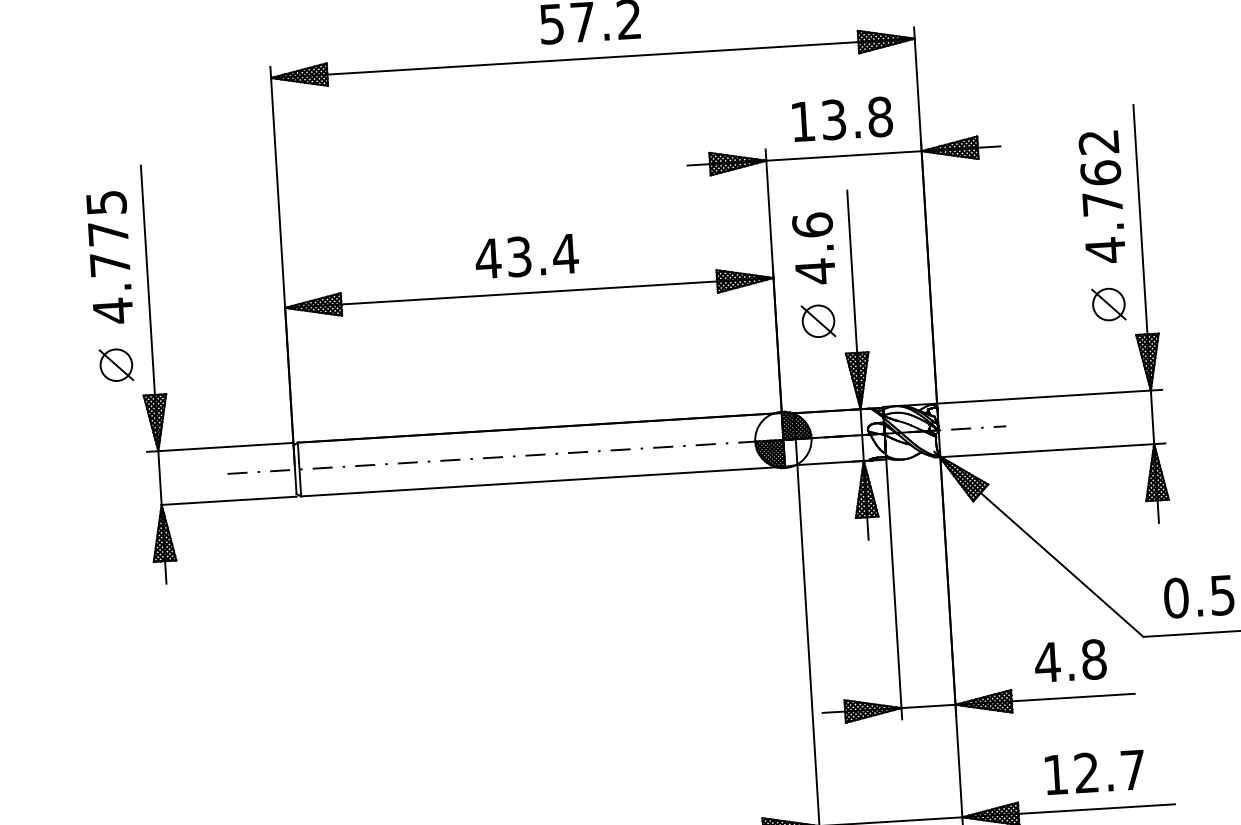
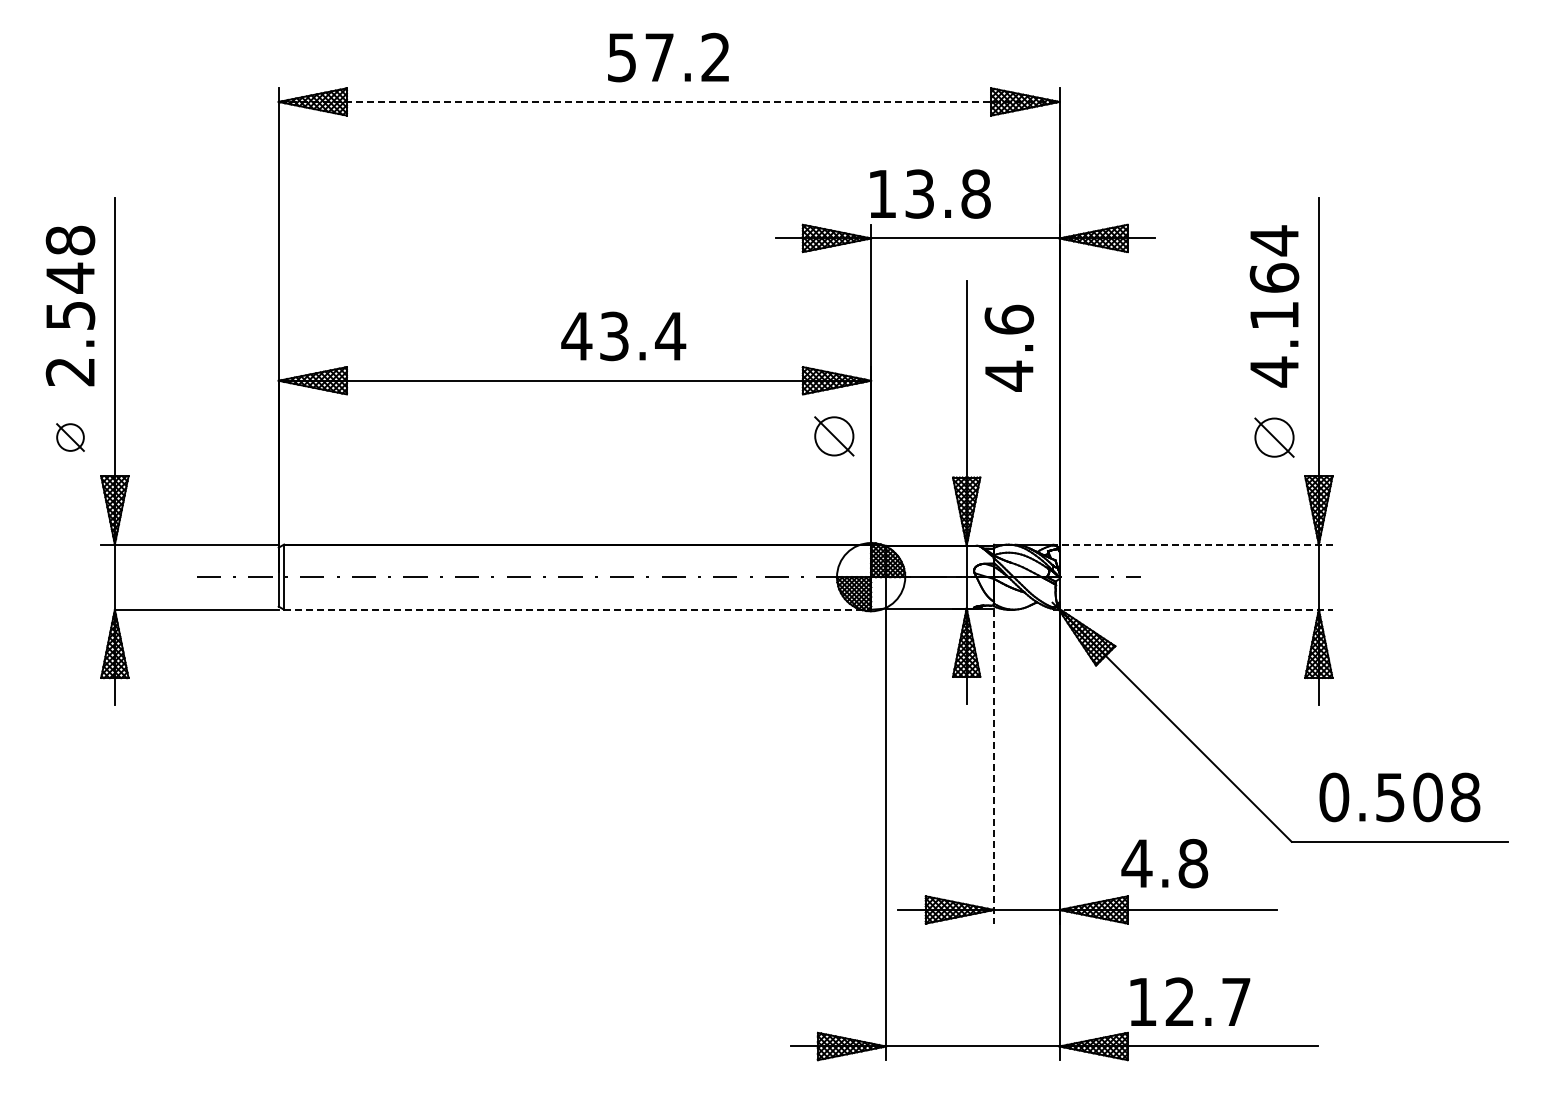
line: (593, 57) -> (669, 101), solid -> dashed
text: (842, 118) -> (930, 193), moved
text: (1100, 172) -> (1273, 277), 4.762 -> 4.164
text: (814, 248) -> (1009, 347), moved
text: (526, 256) -> (623, 336), moved
text: (109, 257) -> (70, 306), 4.775 -> 2.548
part: (818, 321) -> (834, 436), moved
part: (116, 365) -> (70, 437), size x0.7
line: (1046, 396) -> (1192, 544), solid -> dashed
line: (1049, 450) -> (1192, 609), solid -> dashed
line: (542, 481) -> (577, 609), solid -> dashed
line: (893, 589) -> (993, 766), solid -> dashed
text: (1070, 660) -> (1164, 863), moved
text: (1095, 771) -> (1190, 1001), moved

